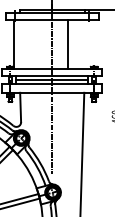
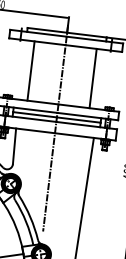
line: (13, 44) -> (30, 70), moved
line: (67, 44) -> (92, 78), moved

